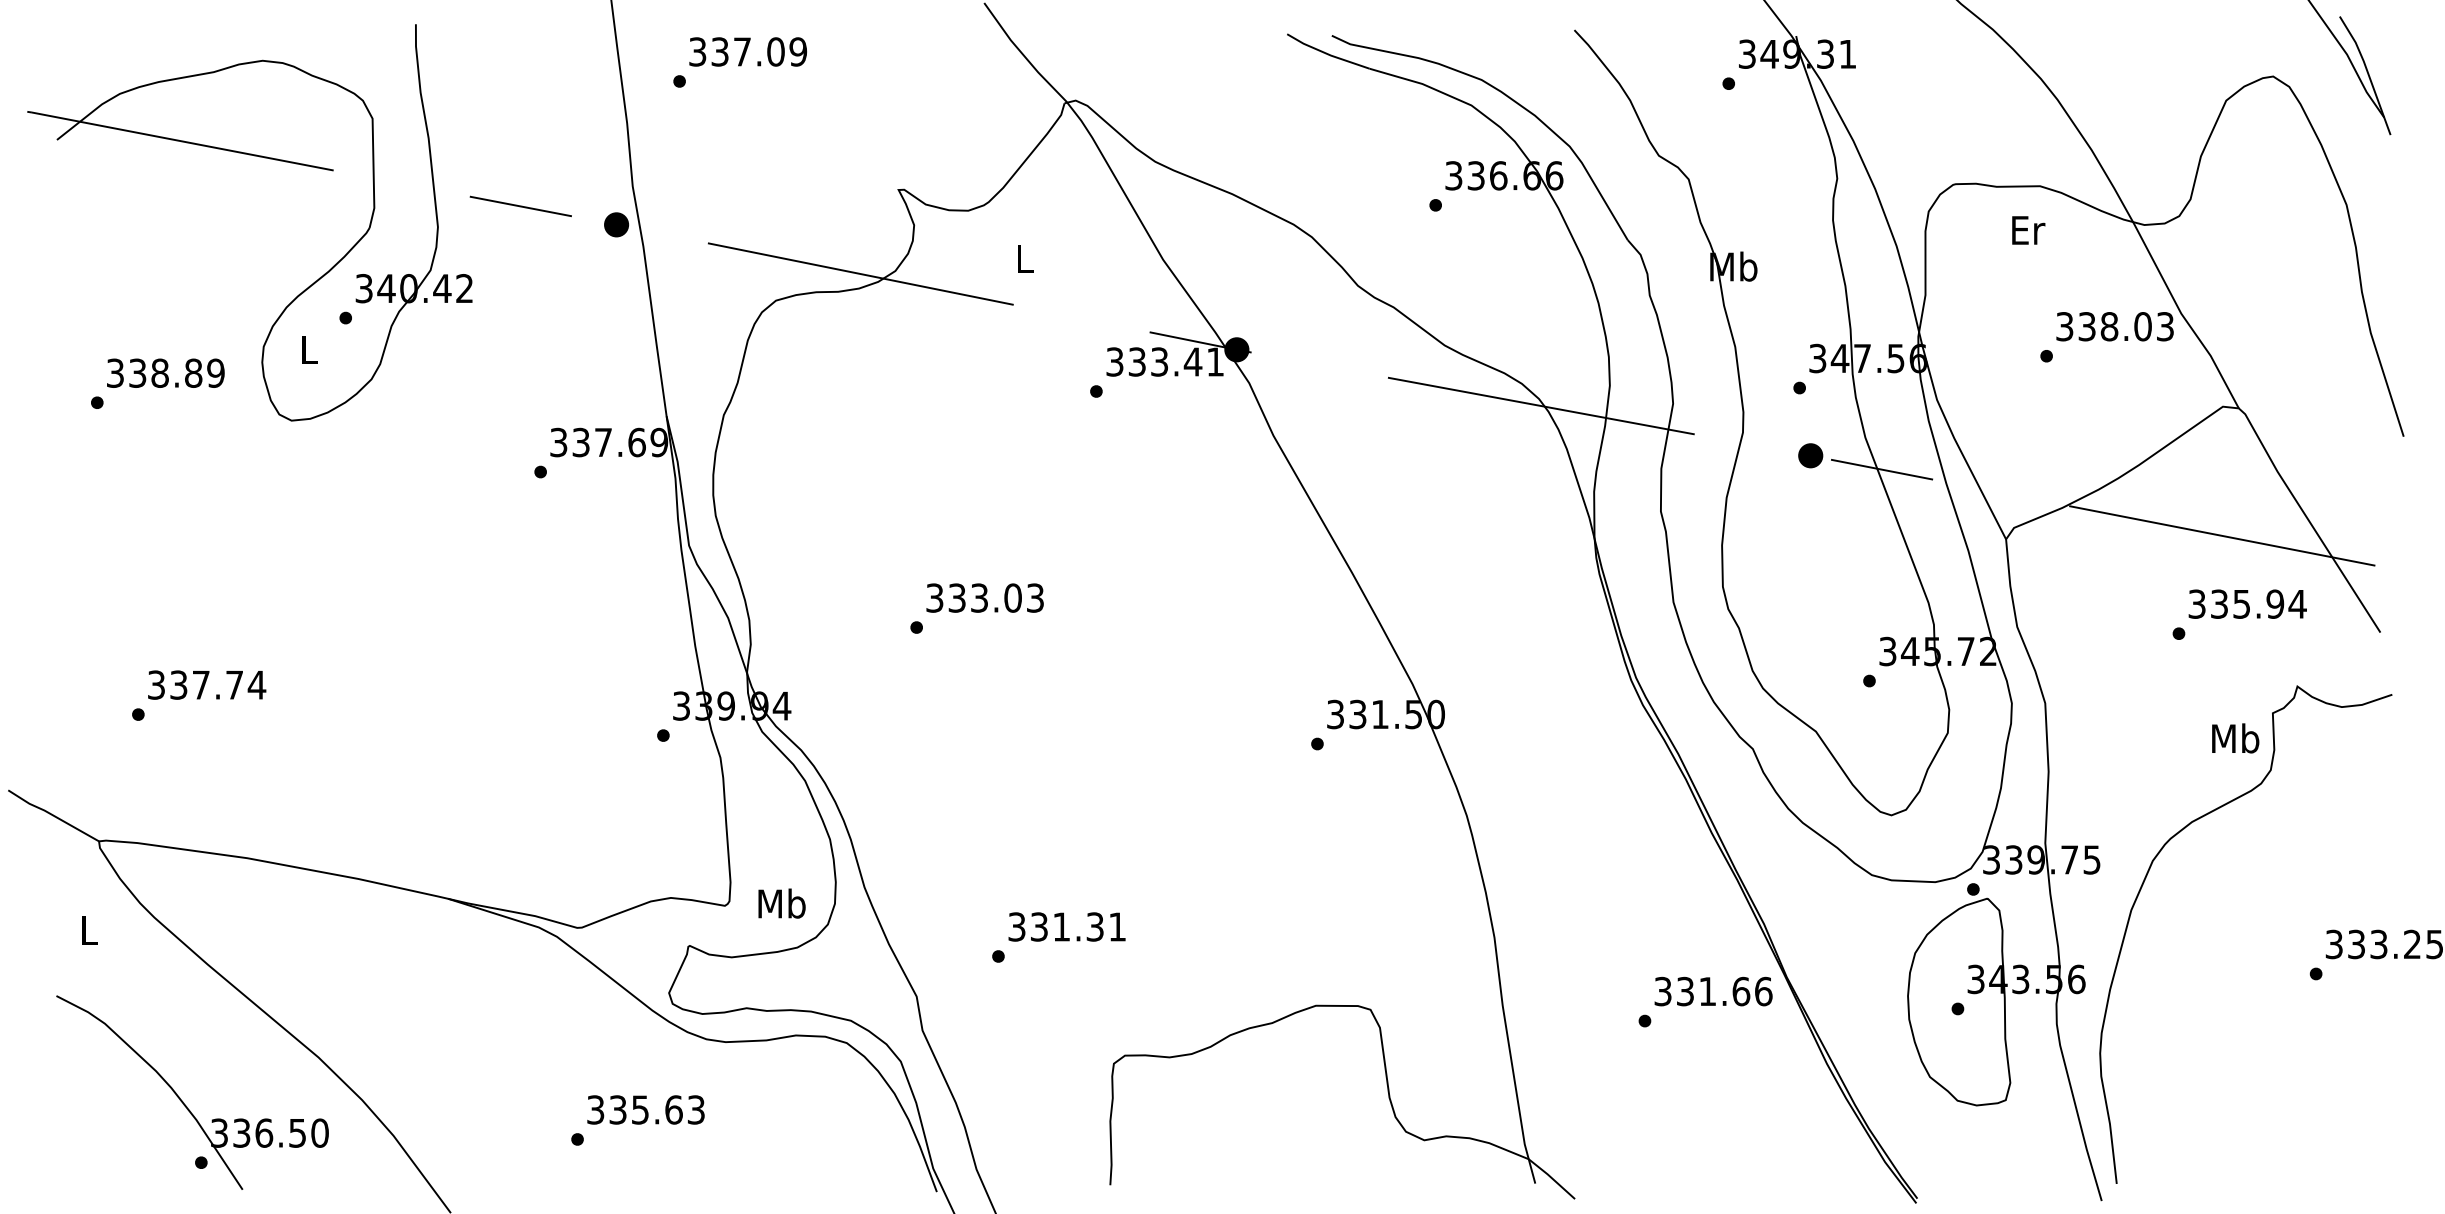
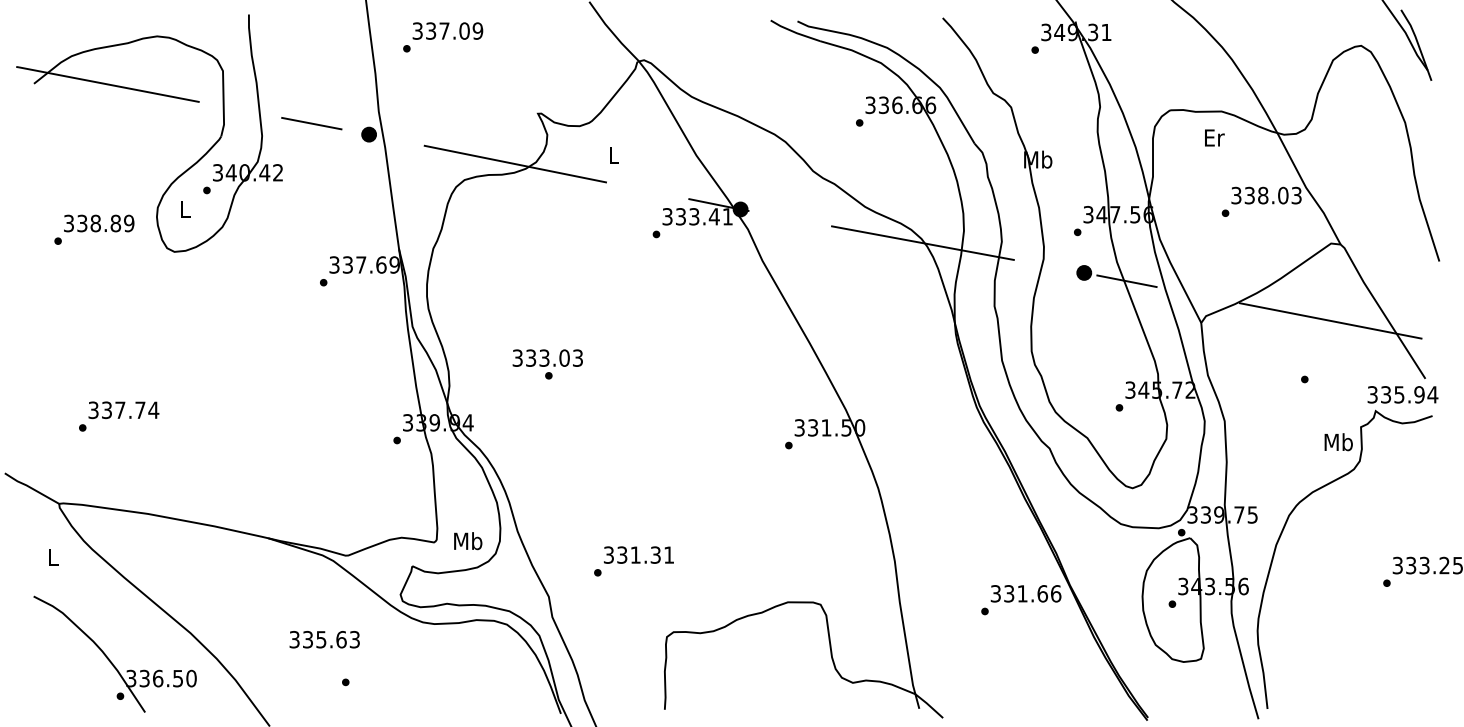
text: (984, 596) -> (547, 357), moved
text: (2246, 603) -> (1402, 394), moved
text: (645, 1109) -> (324, 639), moved

